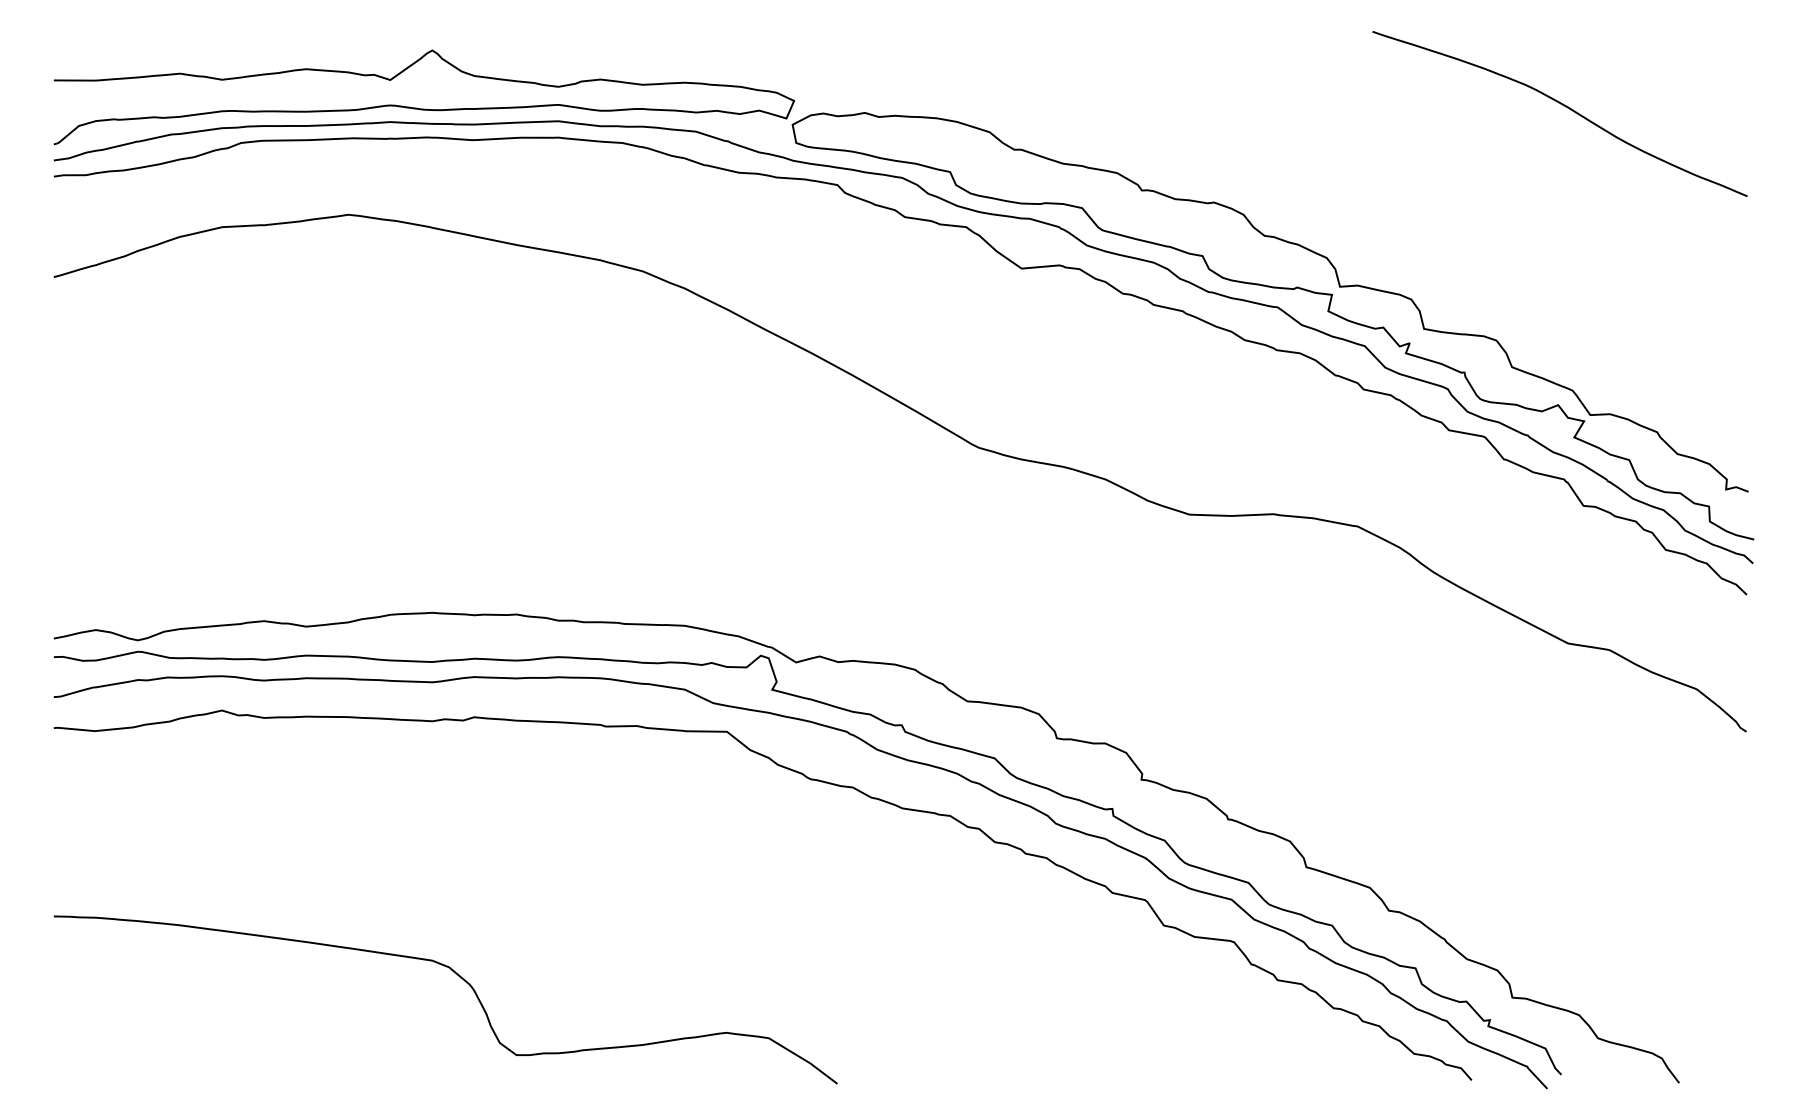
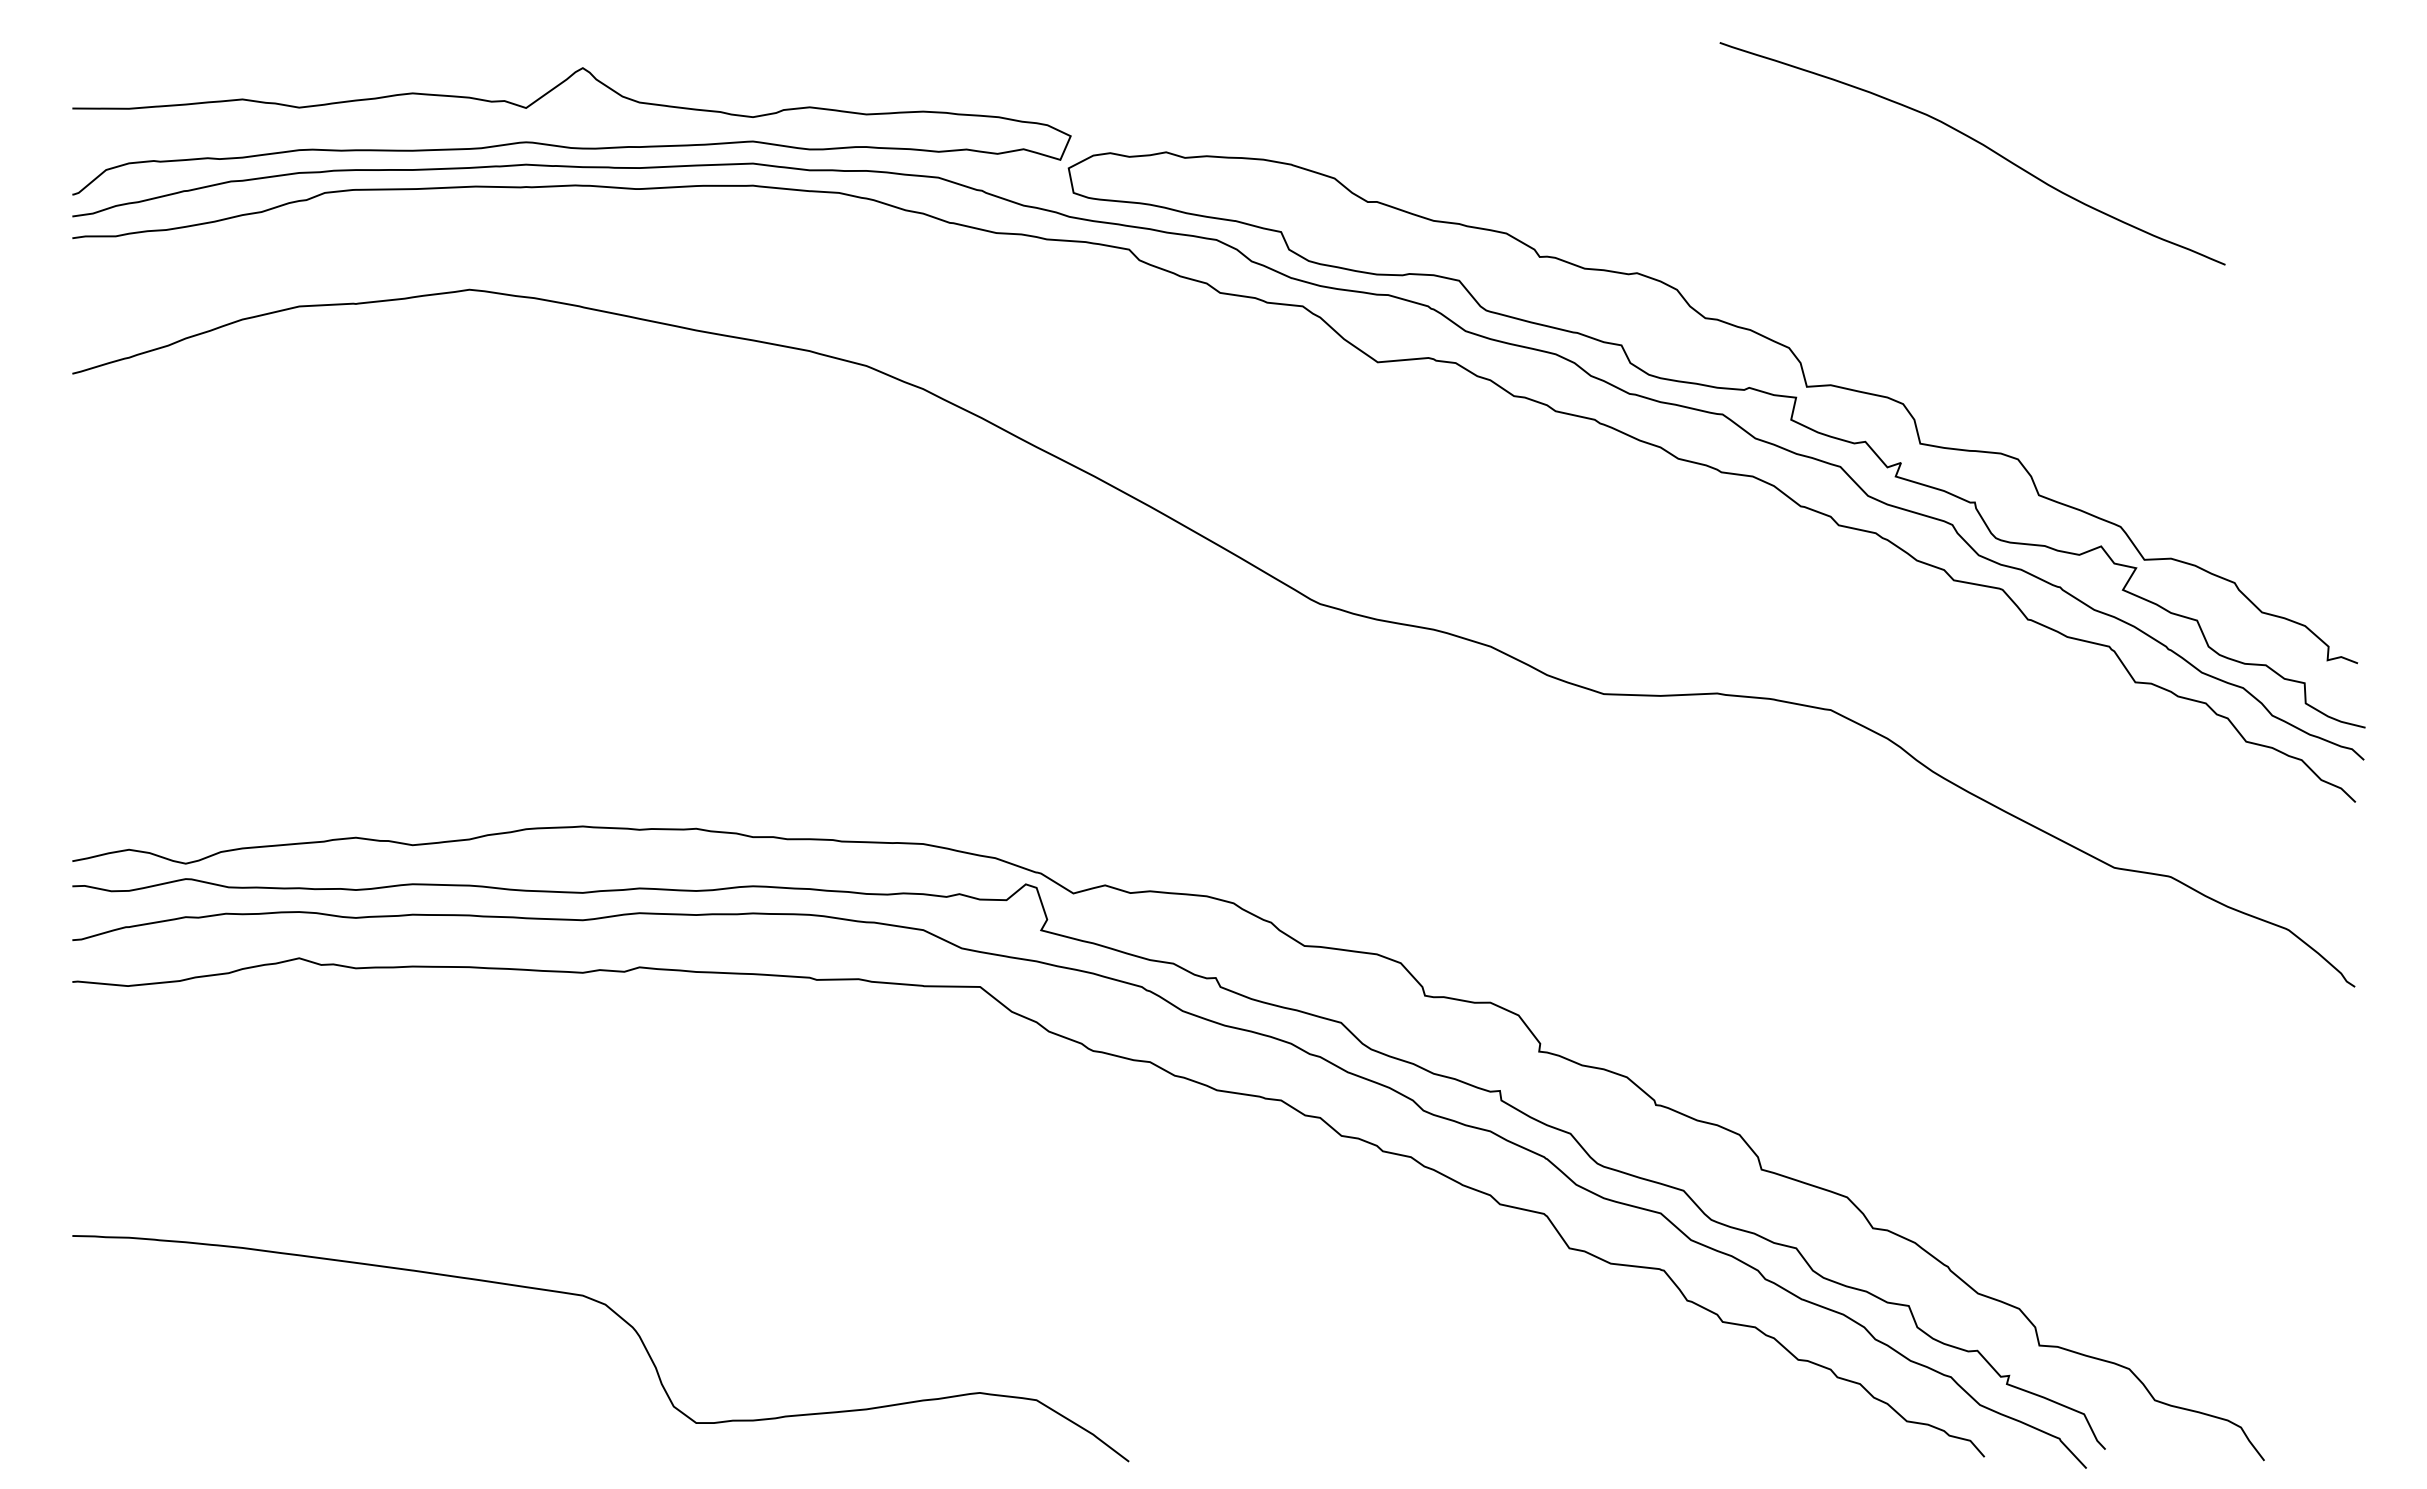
curve: (1564, 106) -> (1978, 143), moved

